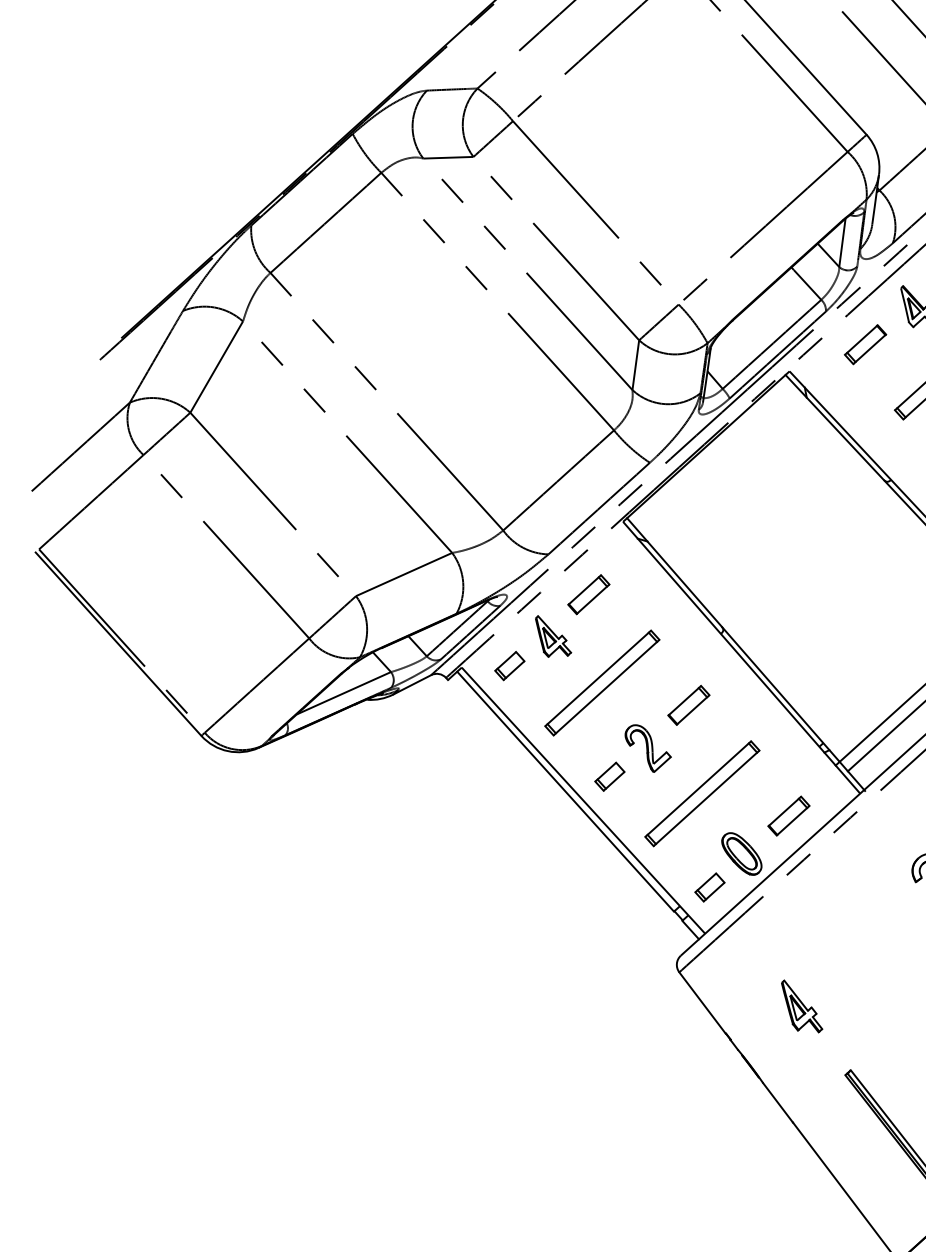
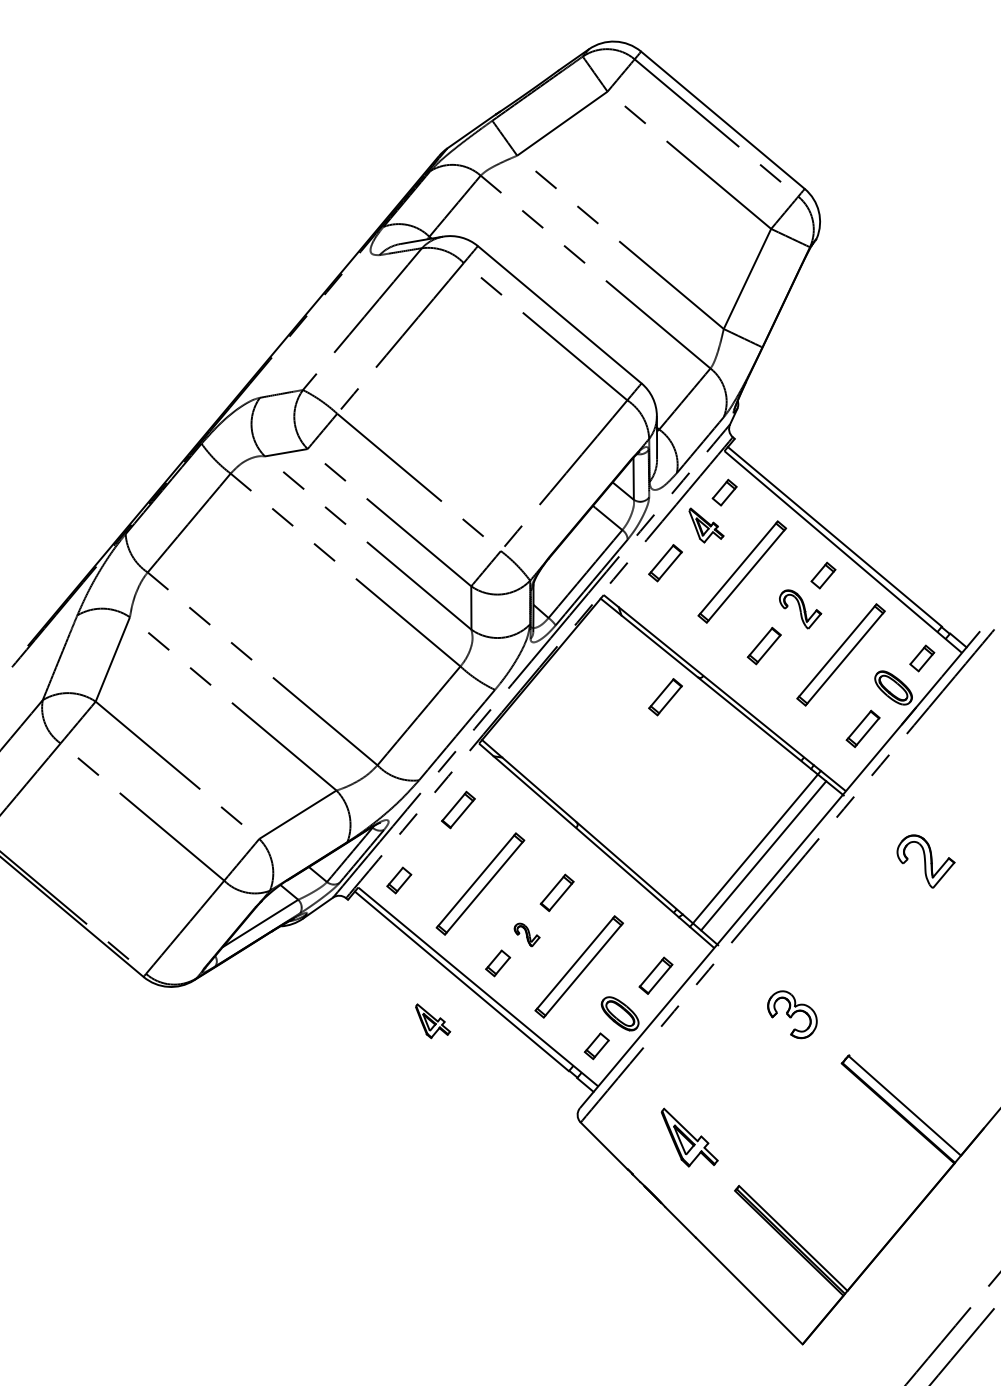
part: (844, 498) -> (665, 697), added
part: (553, 638) -> (433, 1021), moved
part: (647, 748) -> (526, 934), size x0.6
part: (801, 1006) -> (689, 1137), size x1.4

